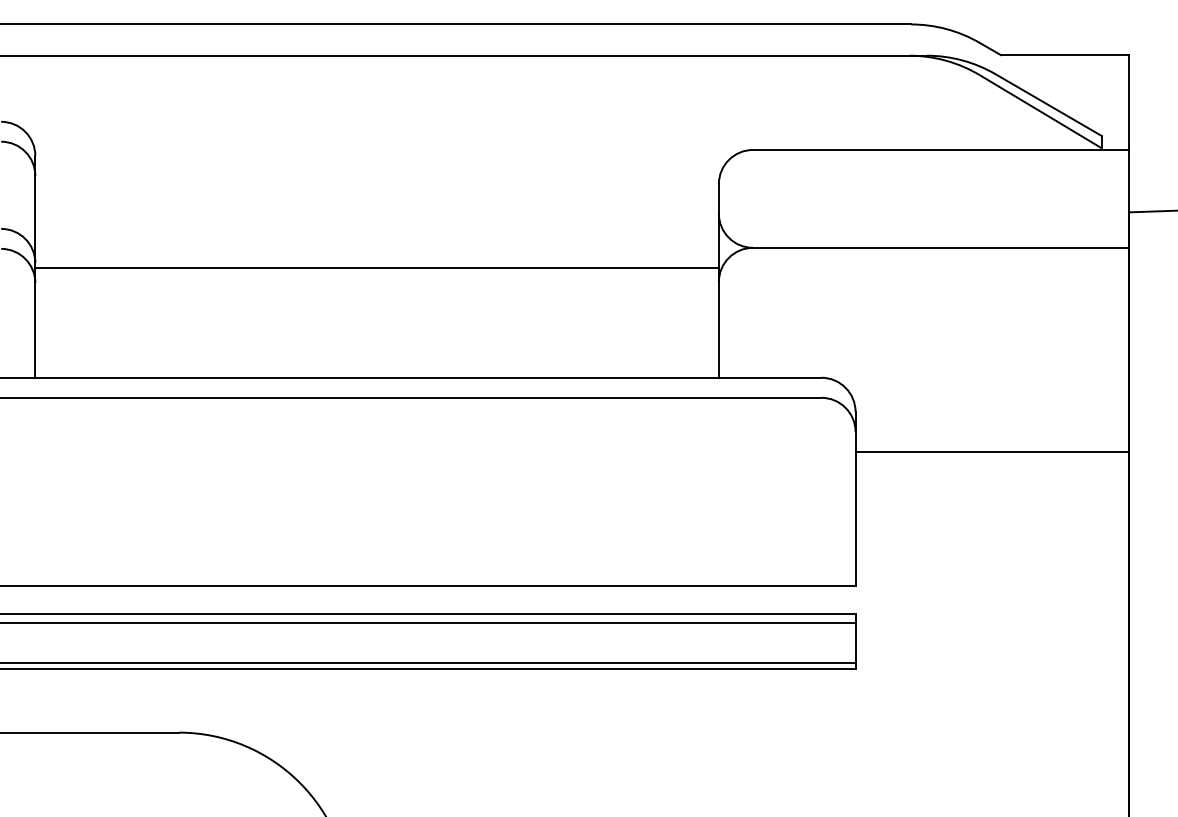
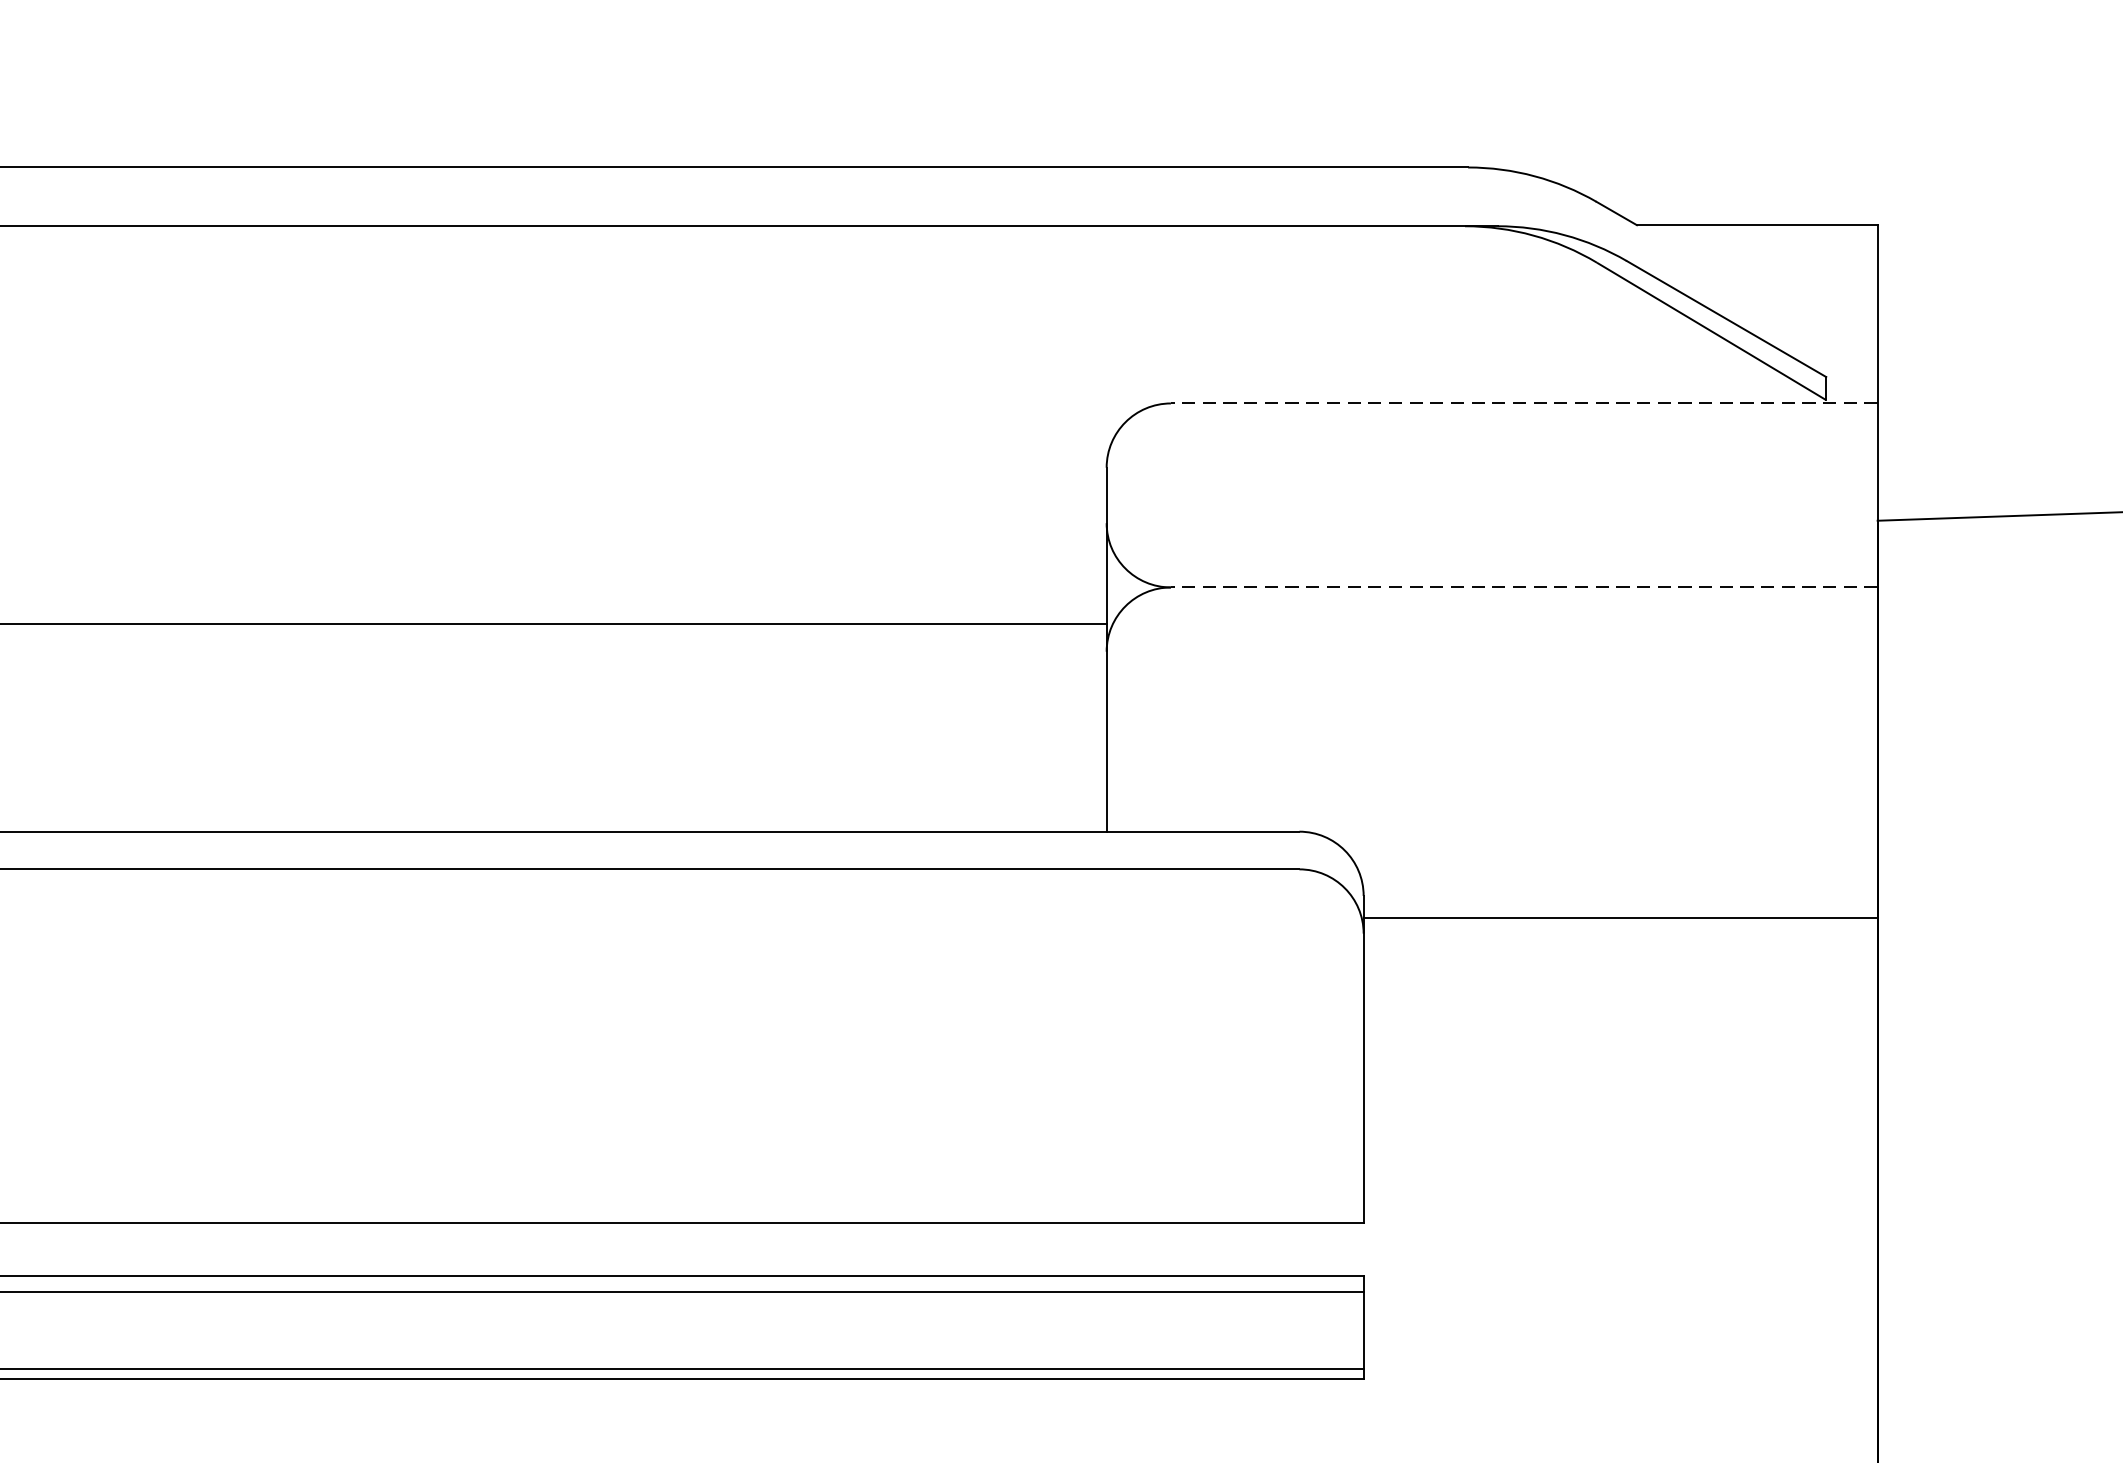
line: (941, 149) -> (1525, 402), solid -> dashed
line: (941, 247) -> (1525, 586), solid -> dashed
line: (991, 451) -> (1619, 917), moved

